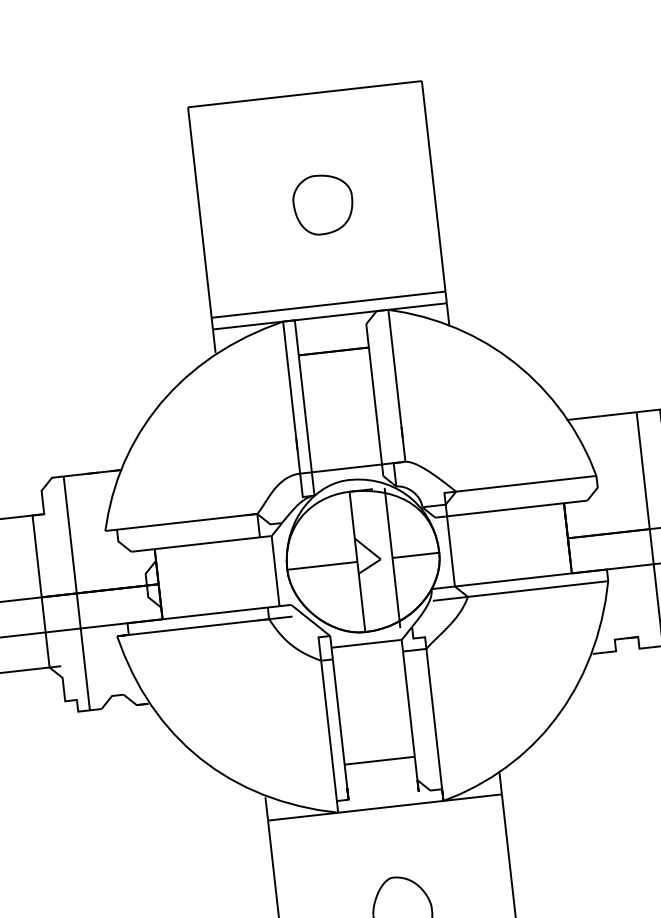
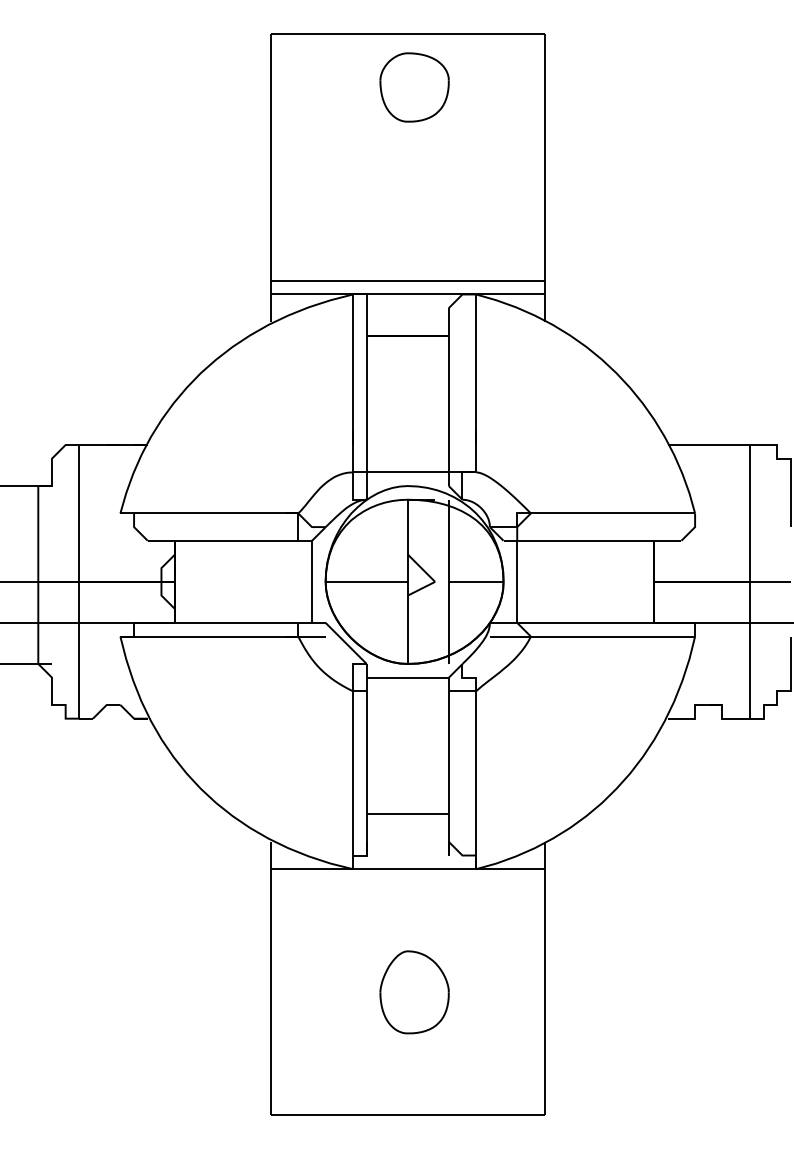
part: (323, 204) -> (414, 87), moved

